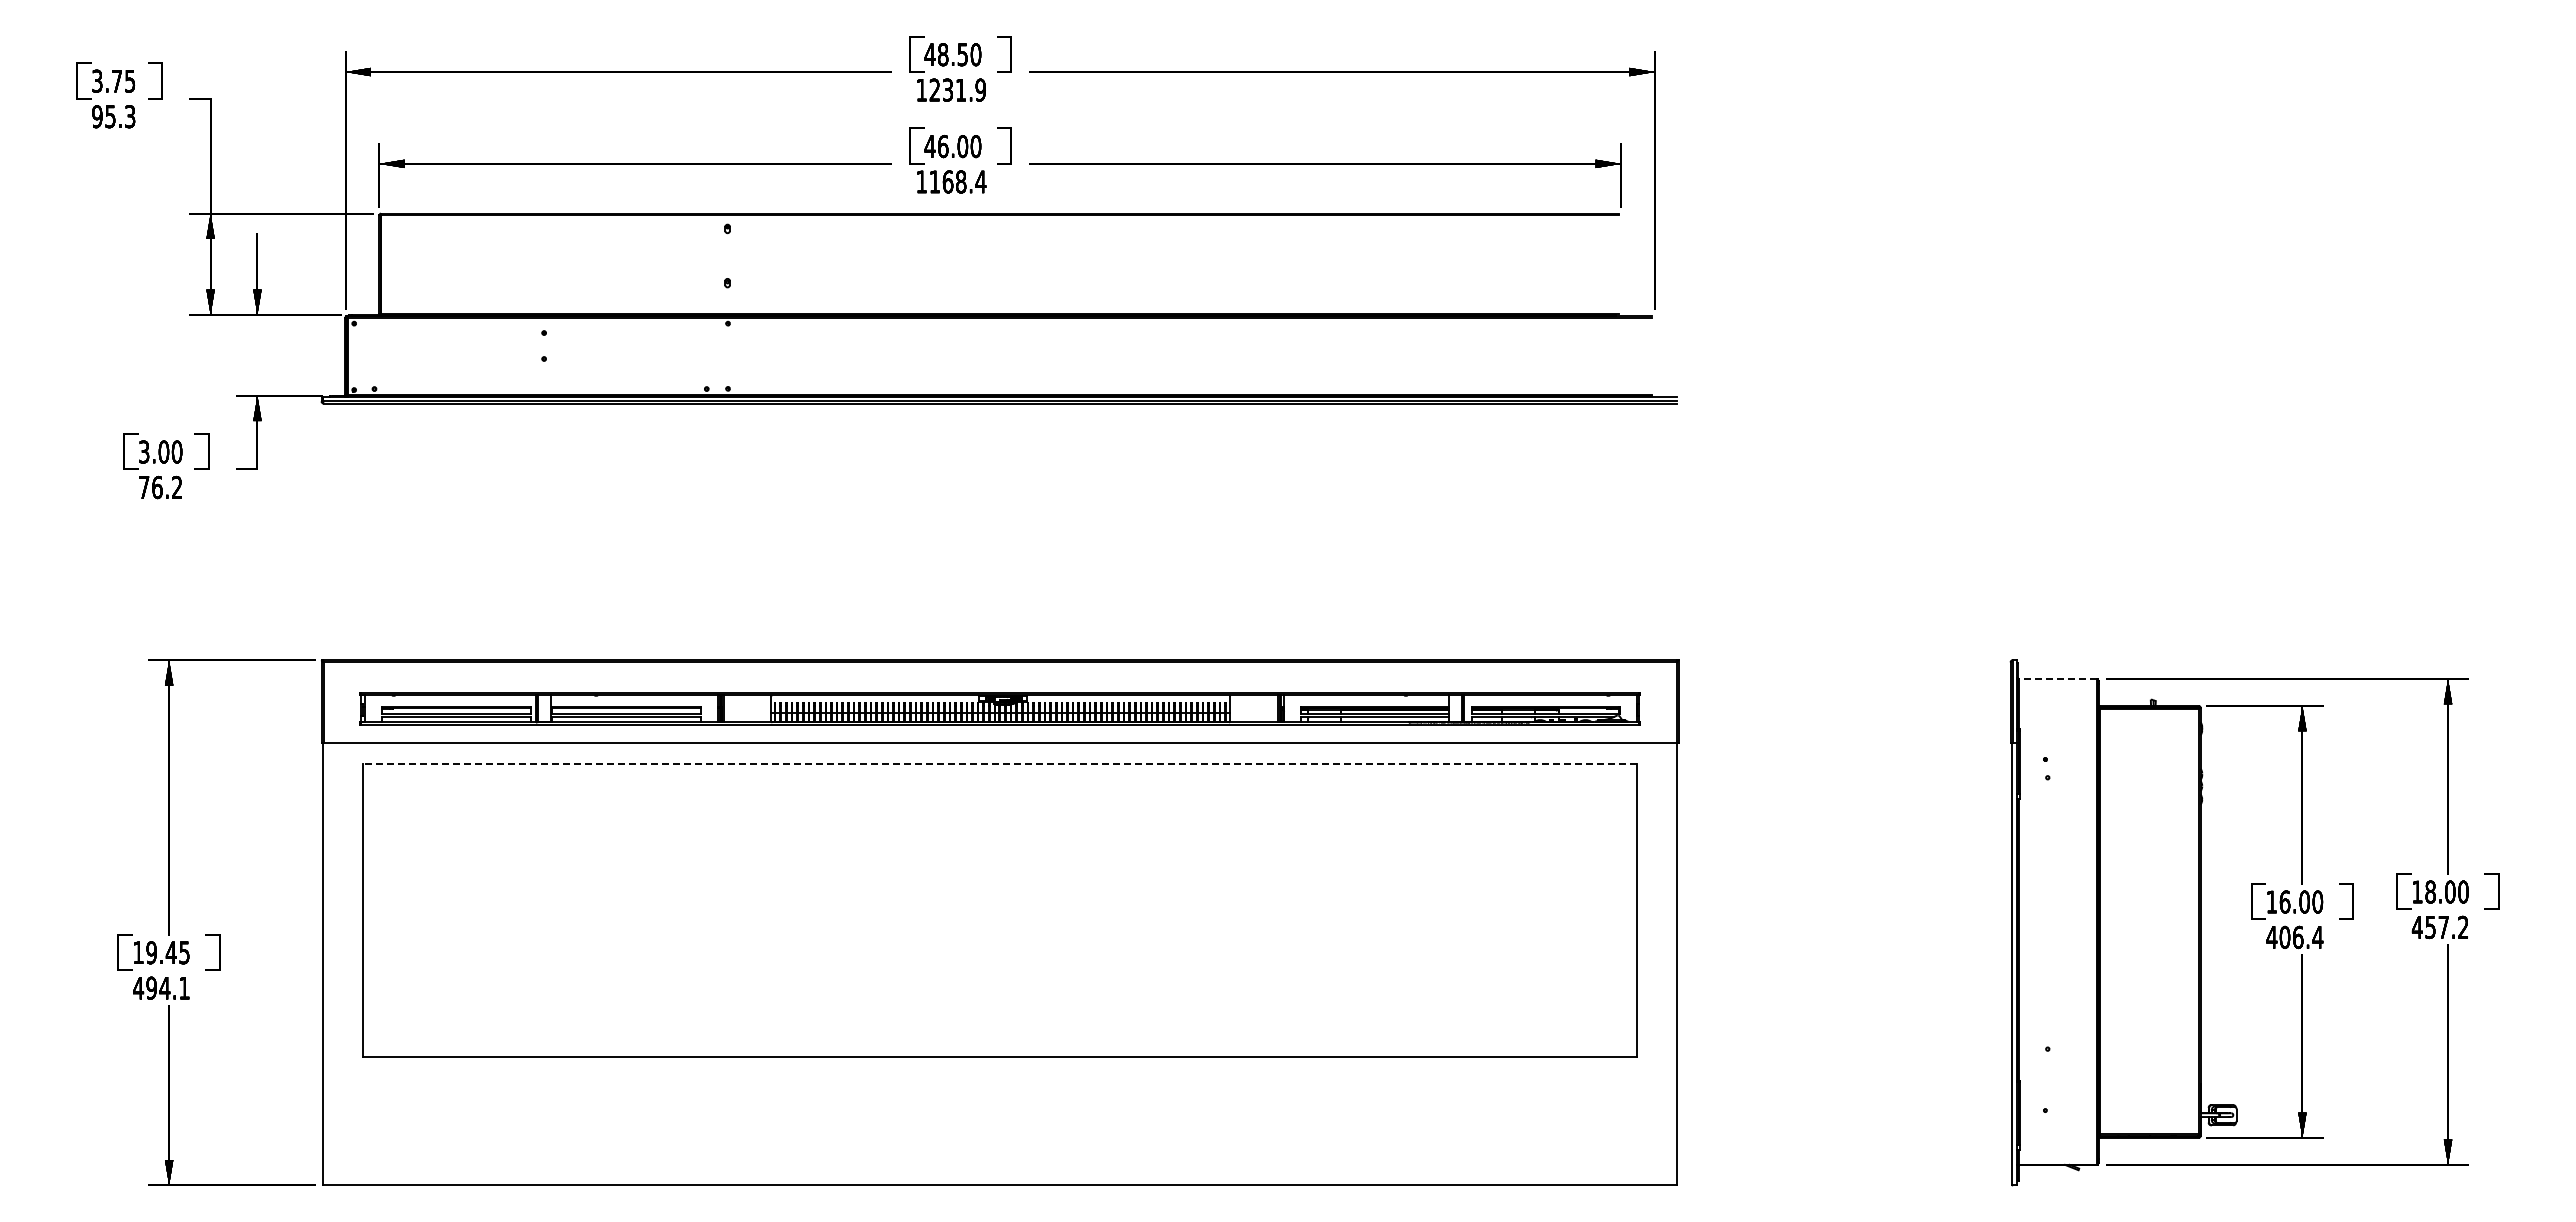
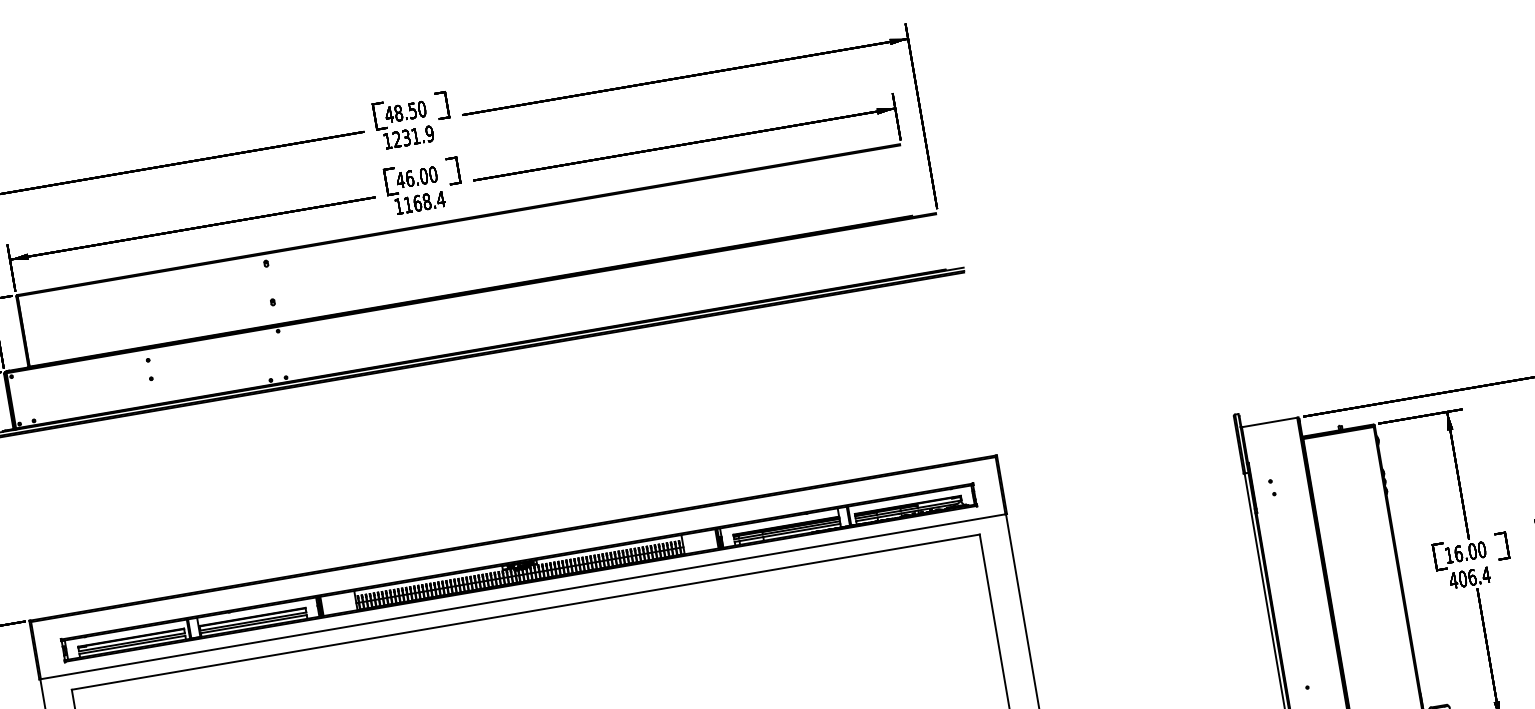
line: (2057, 679) -> (1269, 422), dashed -> solid
line: (1000, 764) -> (526, 612), dashed -> solid

